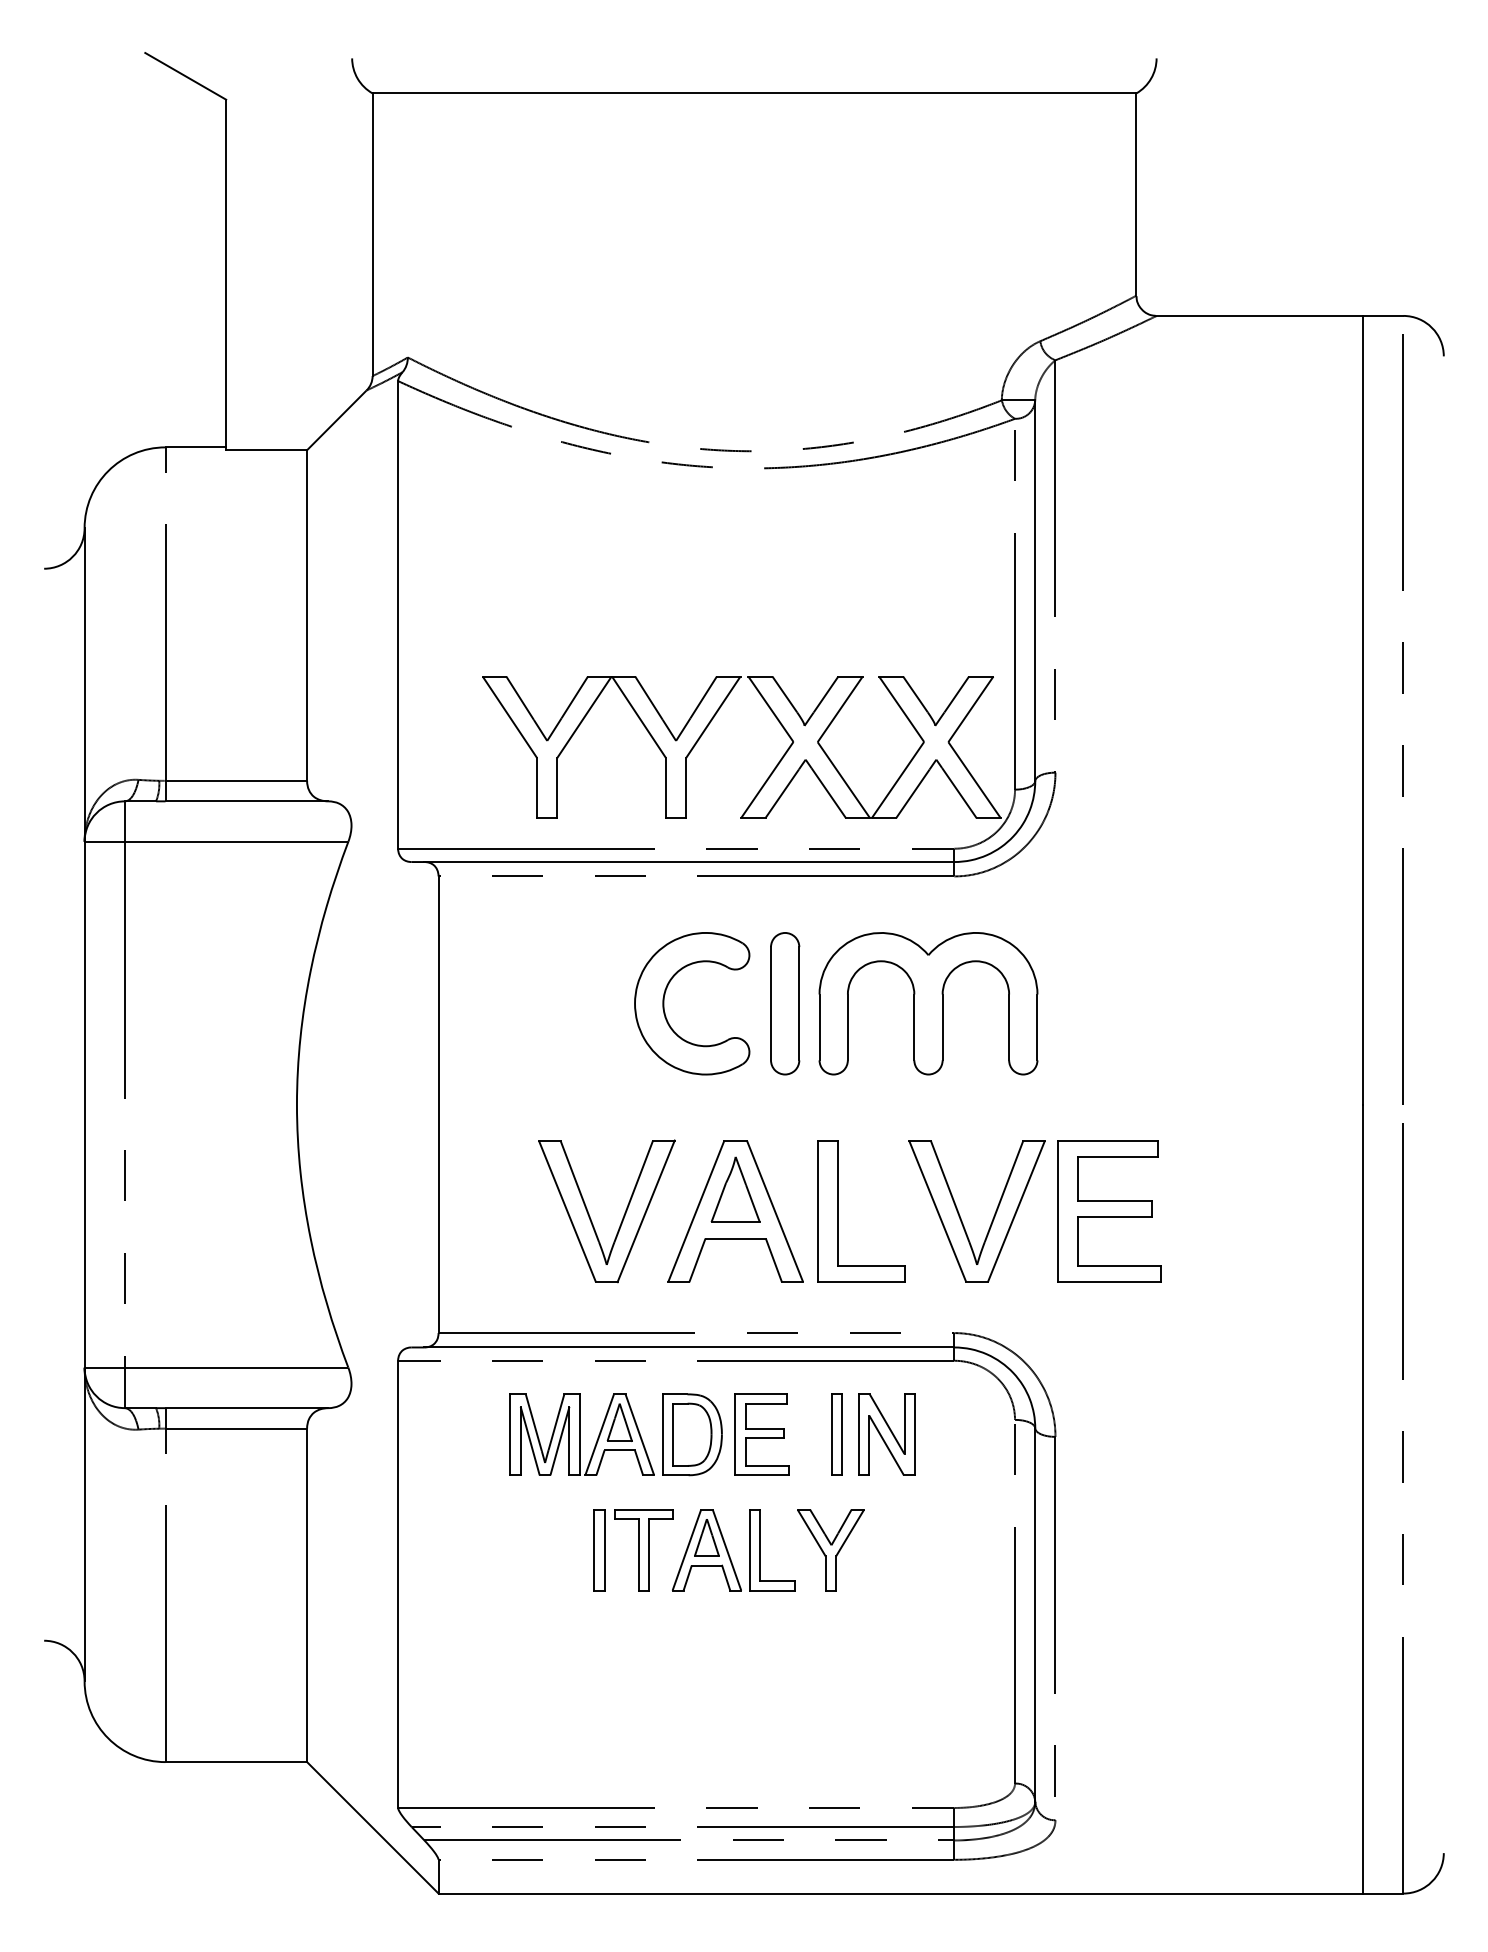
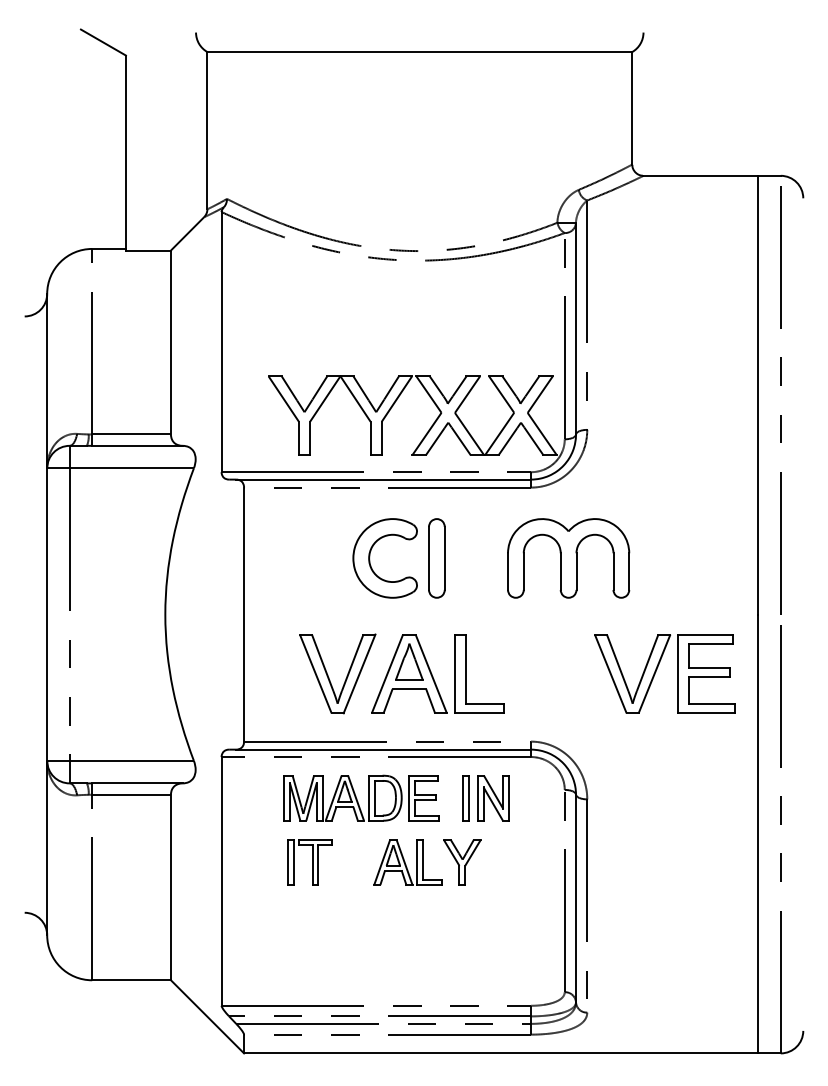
part: (928, 1003) -> (568, 558), moved
part: (1021, 1203) -> (657, 669), moved
part: (633, 1550) -> (309, 862), moved

